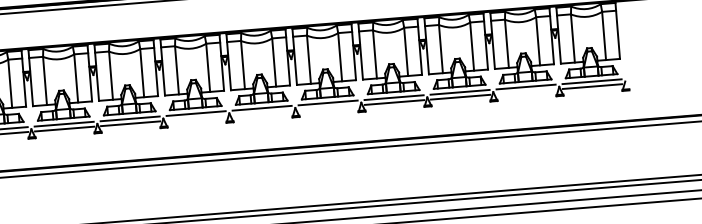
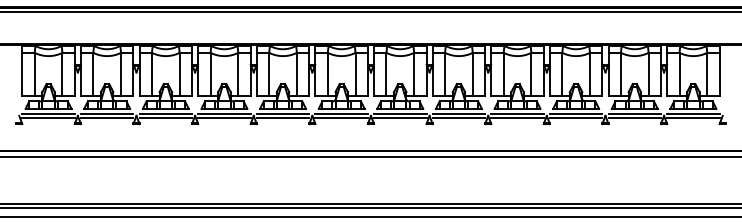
line: (526, 92) -> (634, 118), added
line: (328, 108) -> (458, 118), added
line: (262, 113) -> (400, 118), added
line: (196, 118) -> (341, 118), added

